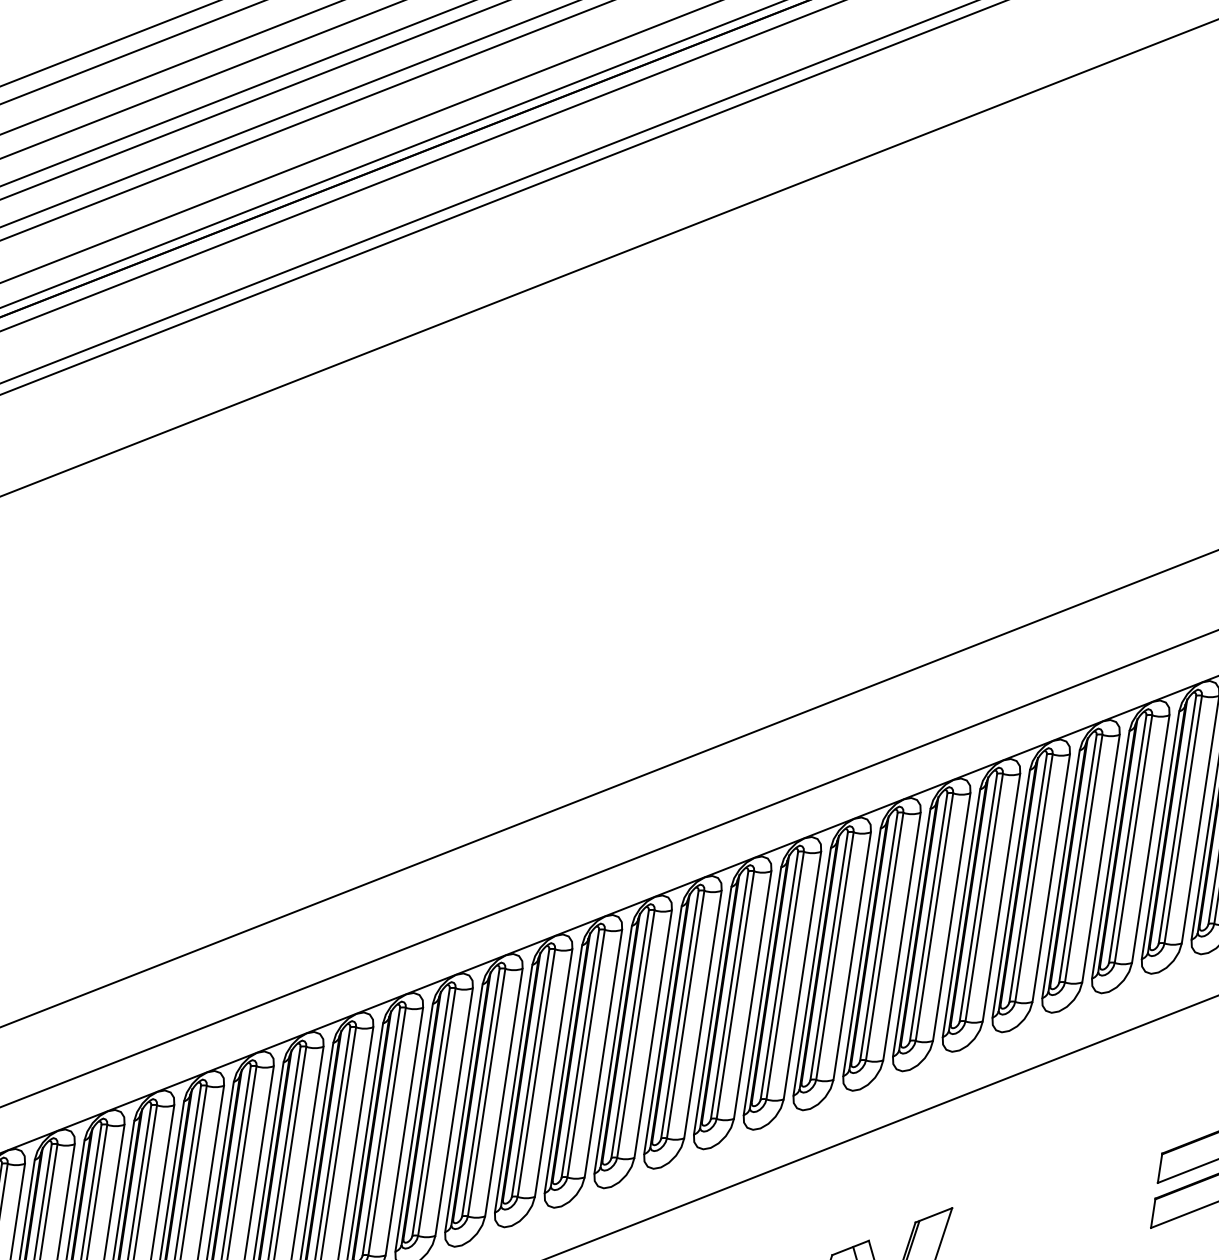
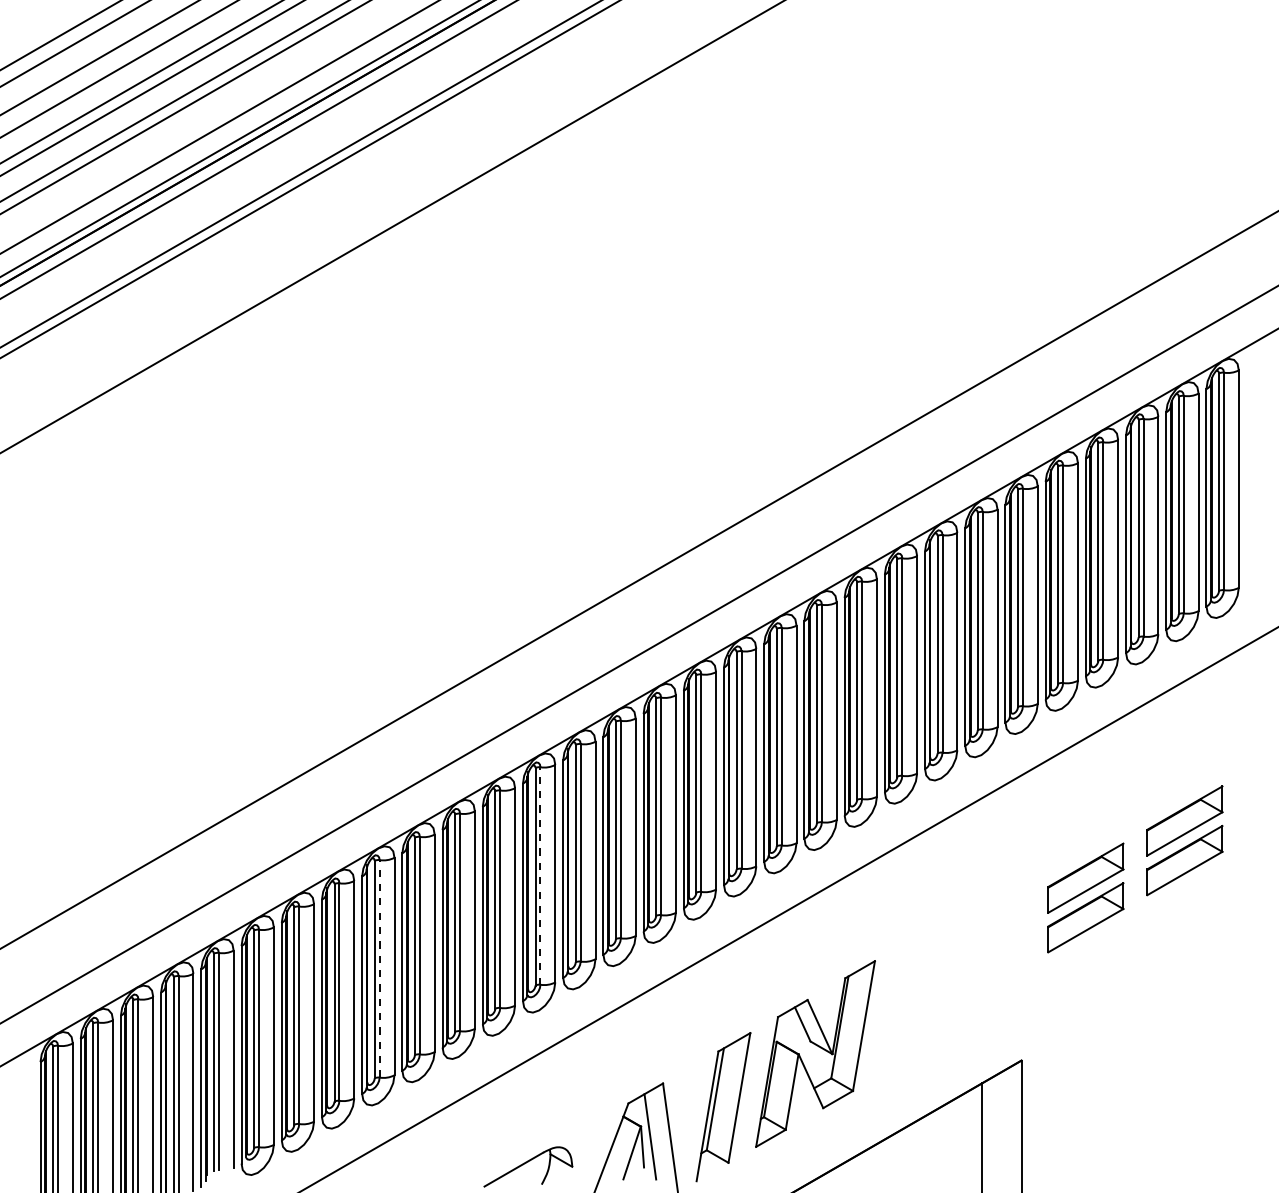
line: (586, 1054) -> (540, 876), solid -> dashed
line: (386, 1131) -> (379, 968), solid -> dashed

